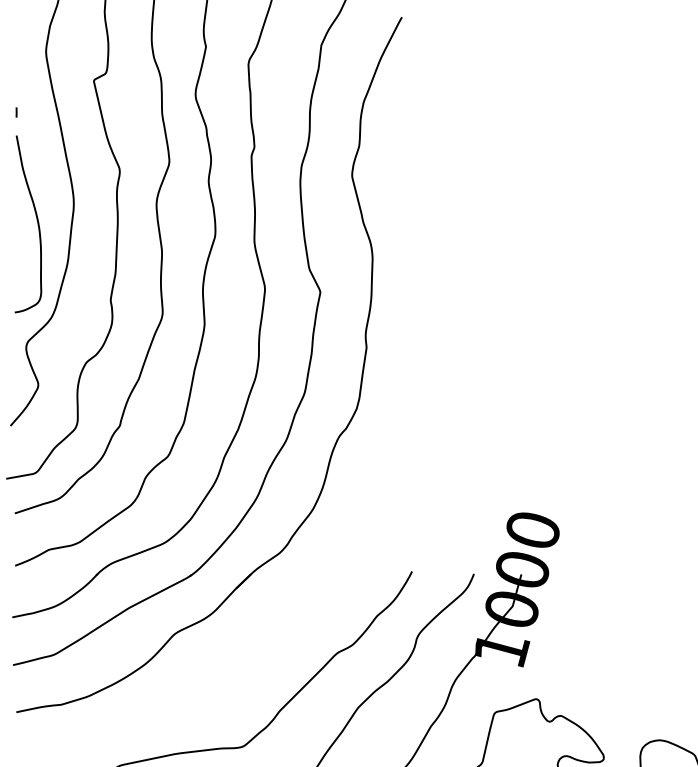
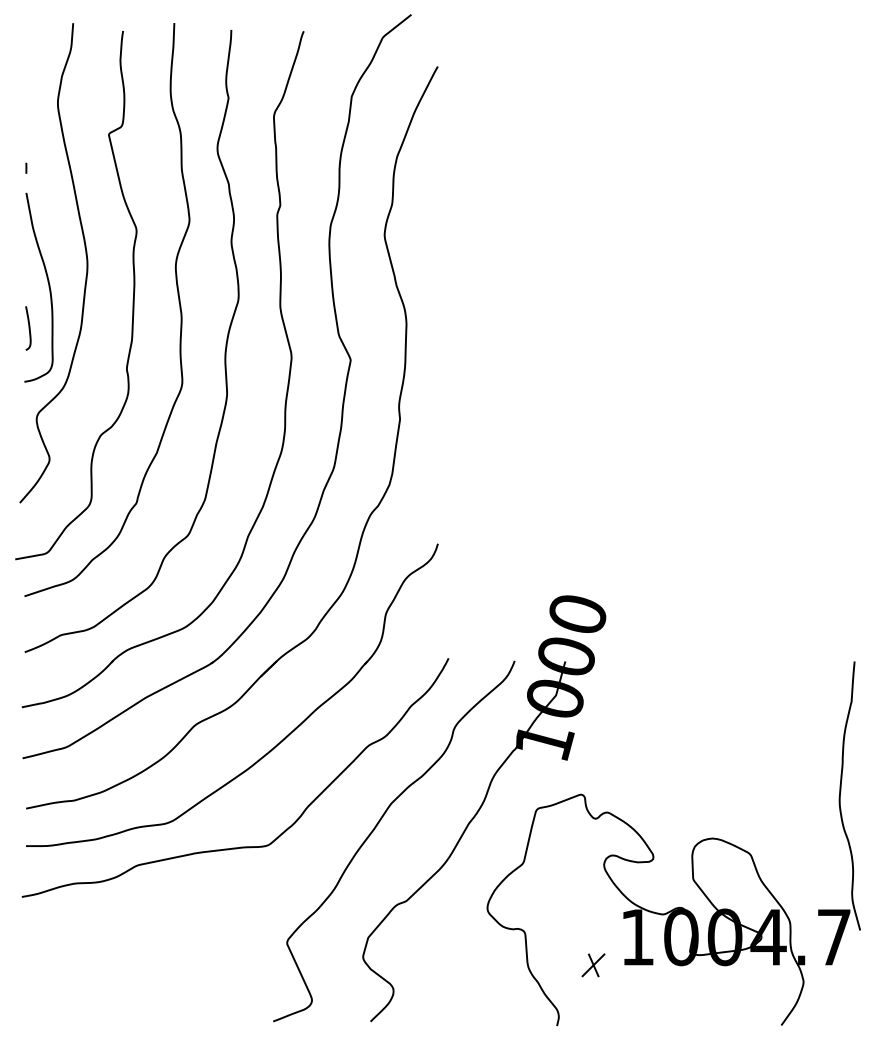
curve: (18, 262) -> (28, 328), added
part: (252, 650) -> (278, 742), added

